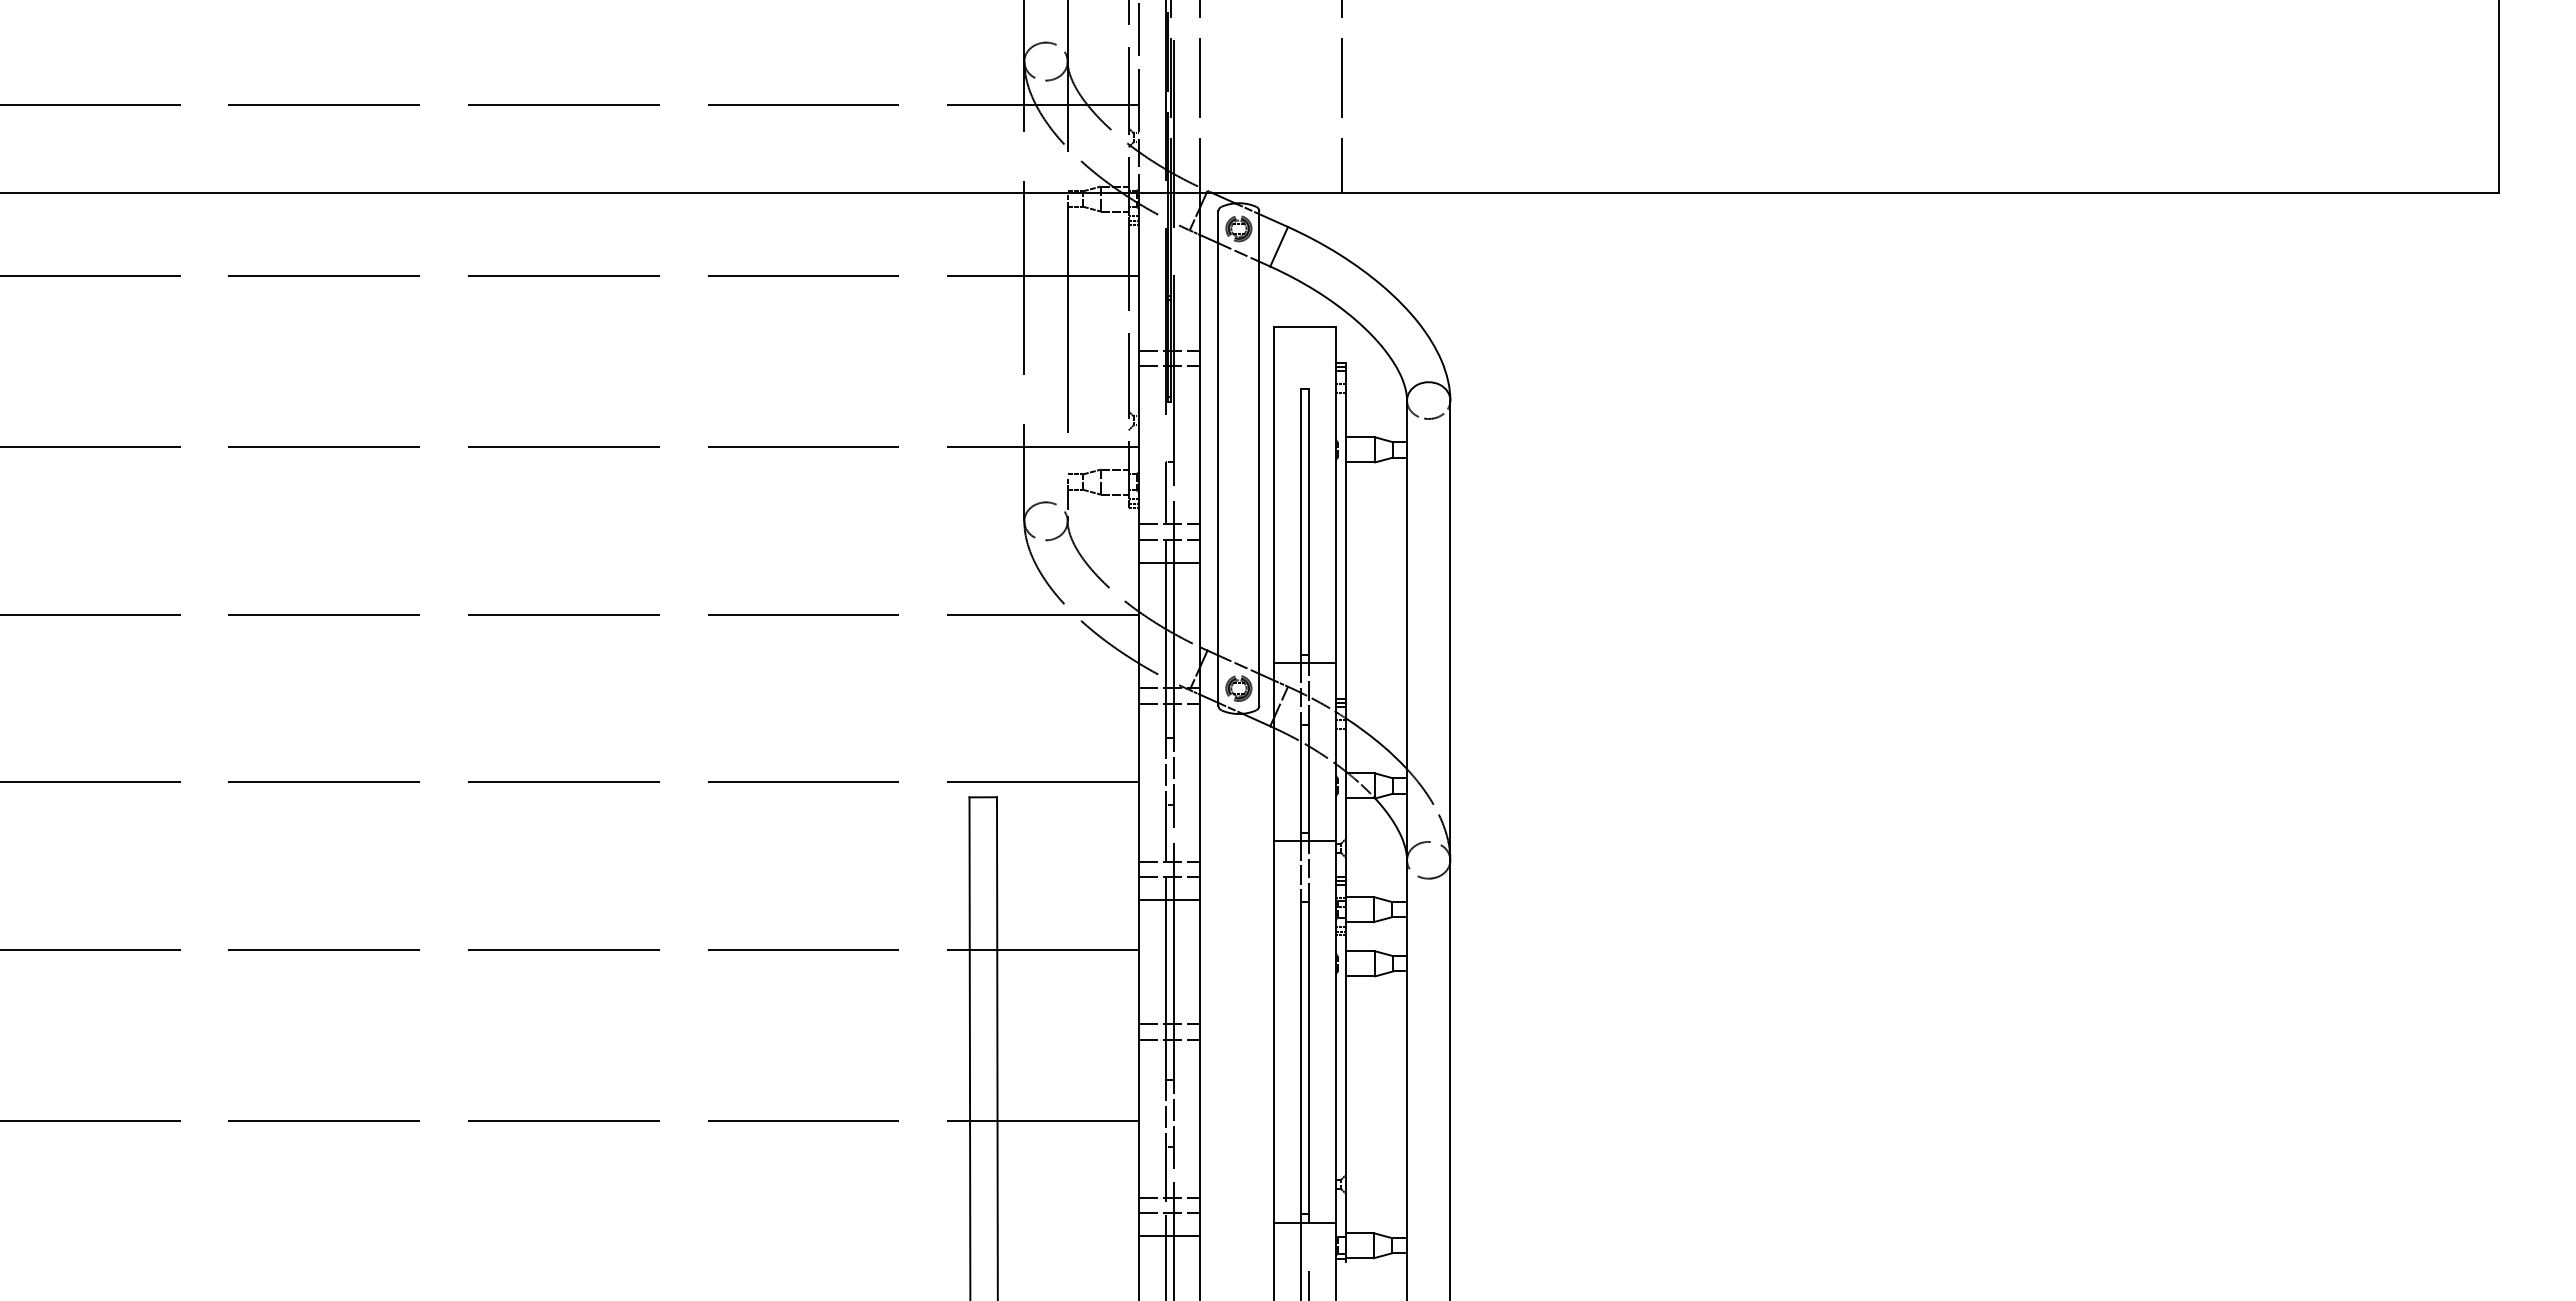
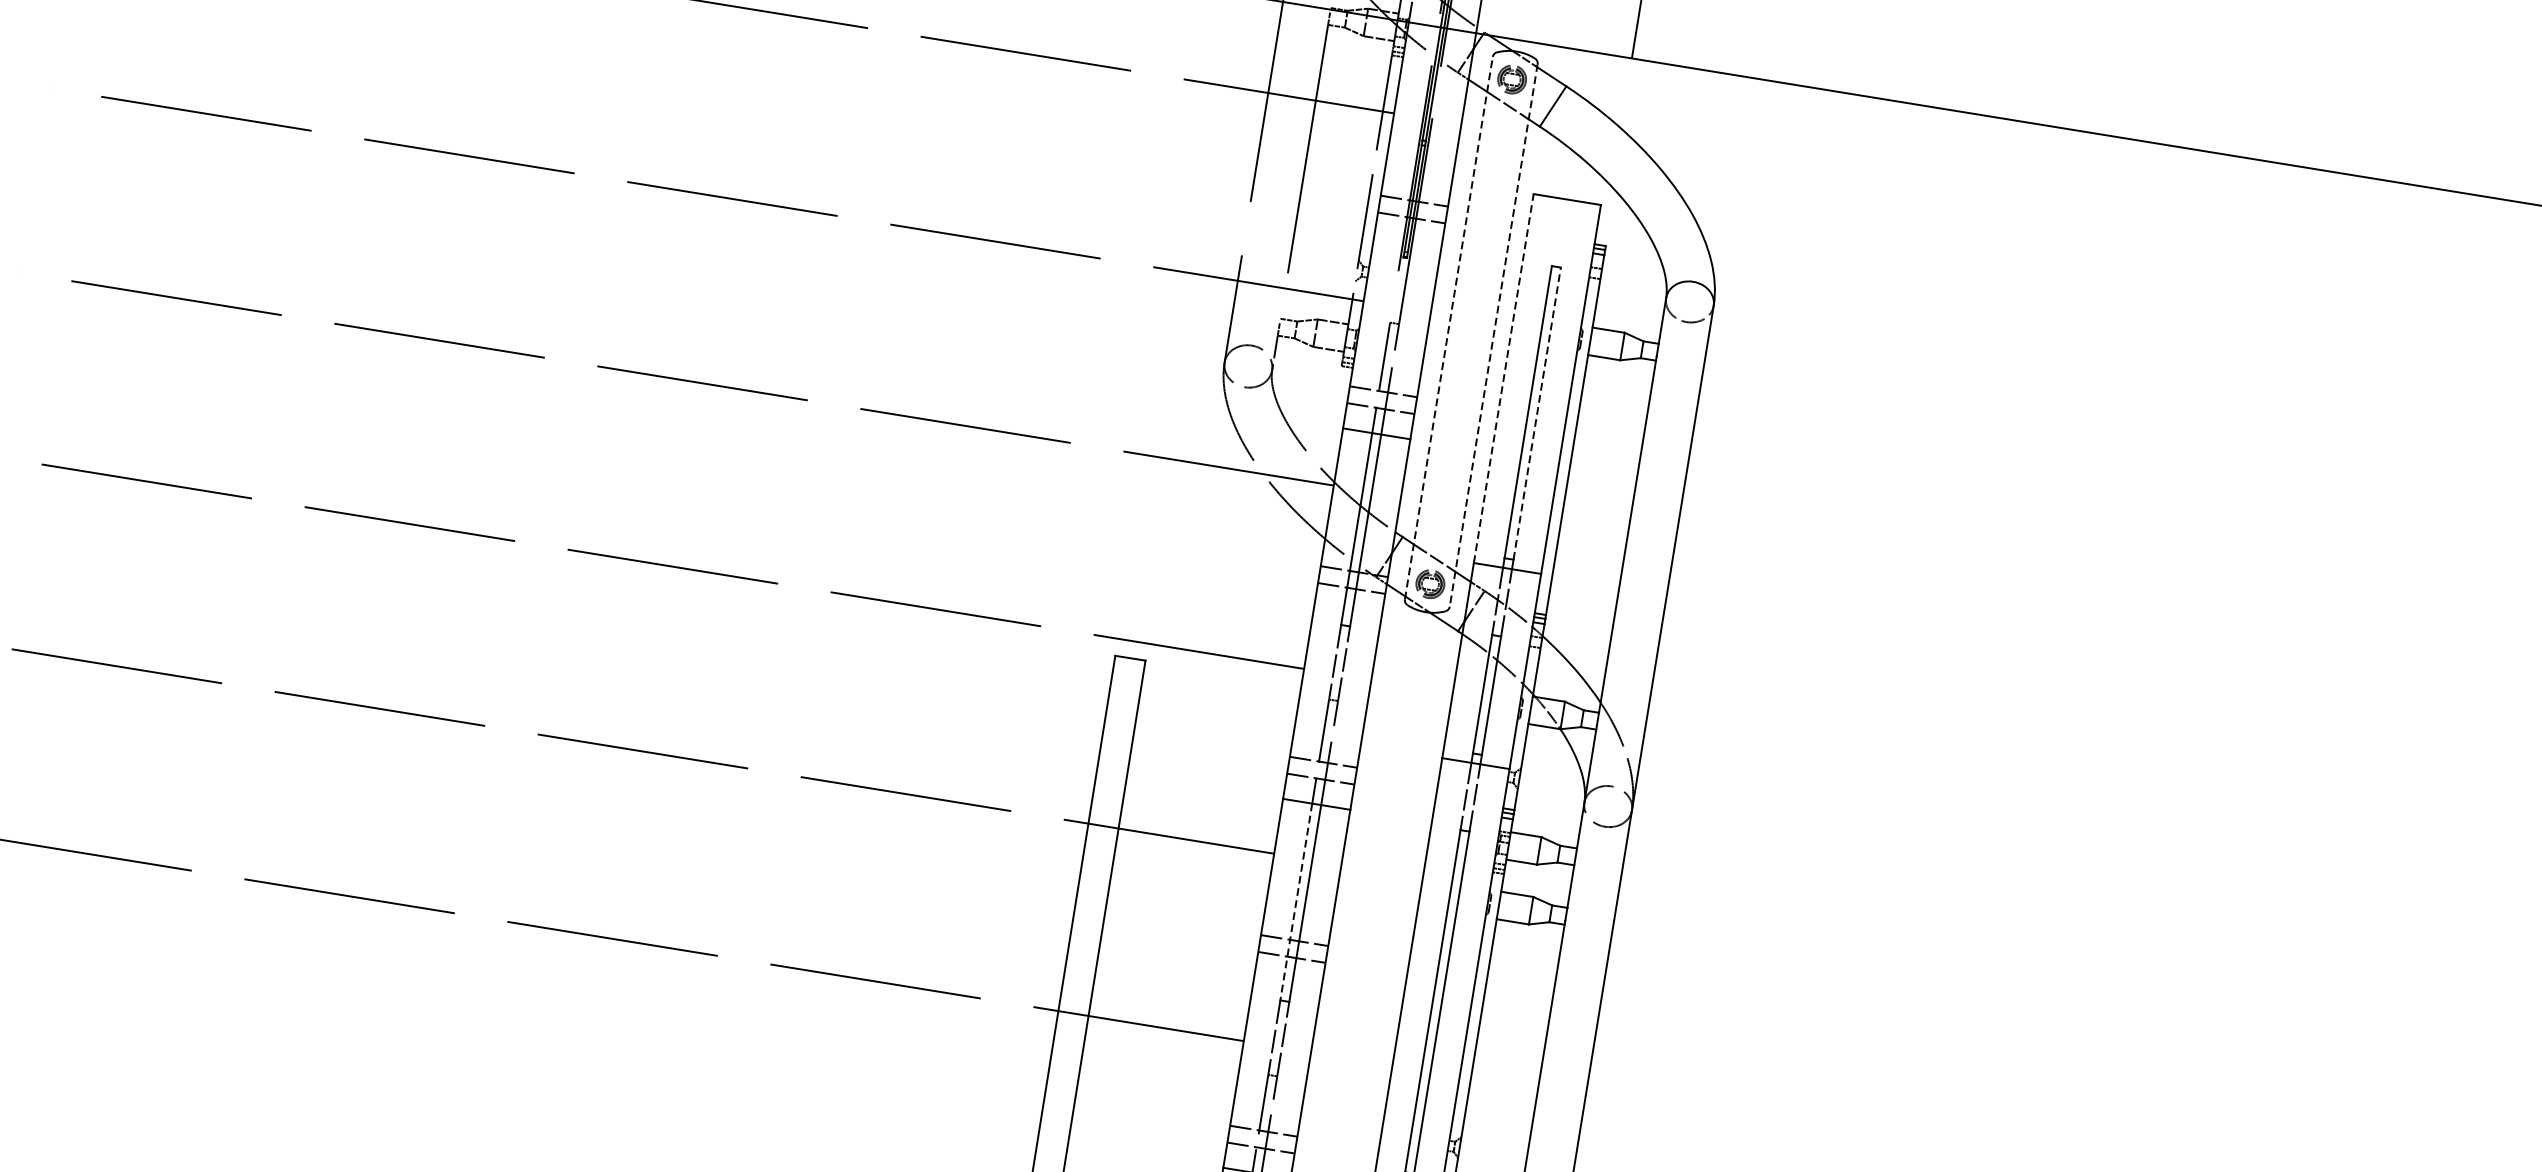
line: (1218, 458) -> (1448, 328), solid -> dashed
line: (1259, 459) -> (1493, 336), solid -> dashed
line: (1274, 494) -> (1503, 377), solid -> dashed
line: (1309, 521) -> (1537, 413), solid -> dashed
line: (1165, 989) -> (1296, 901), solid -> dashed

